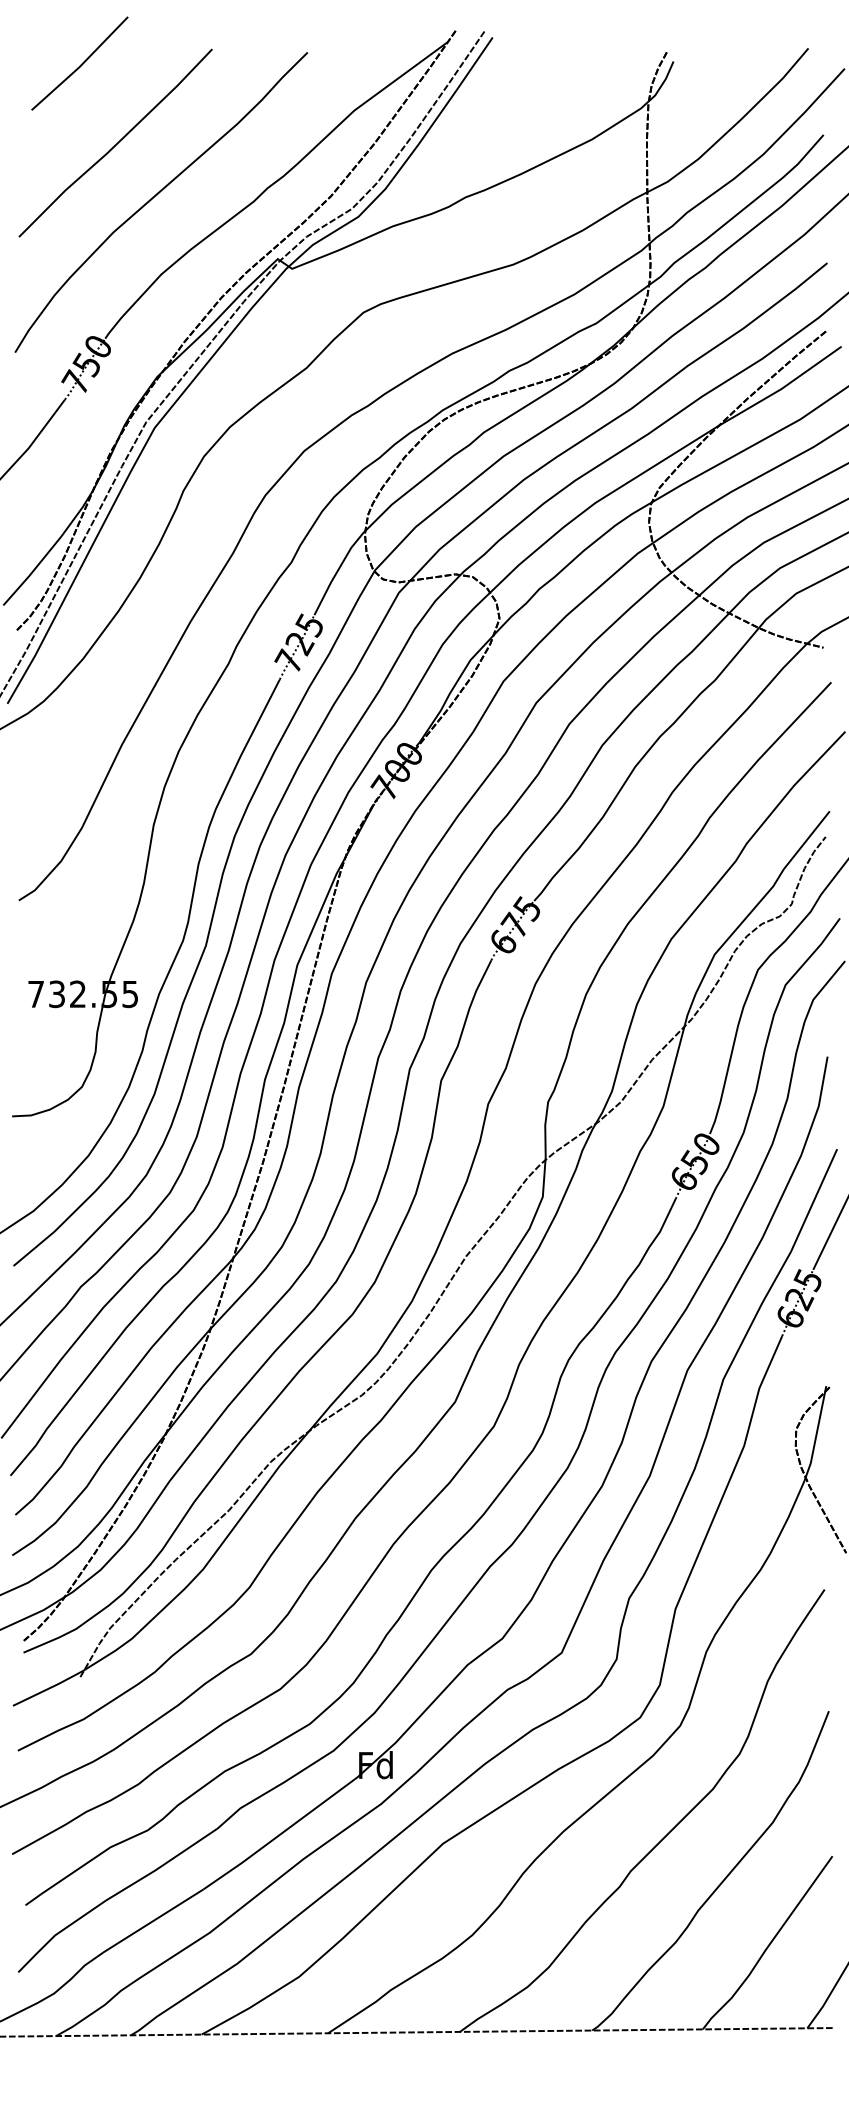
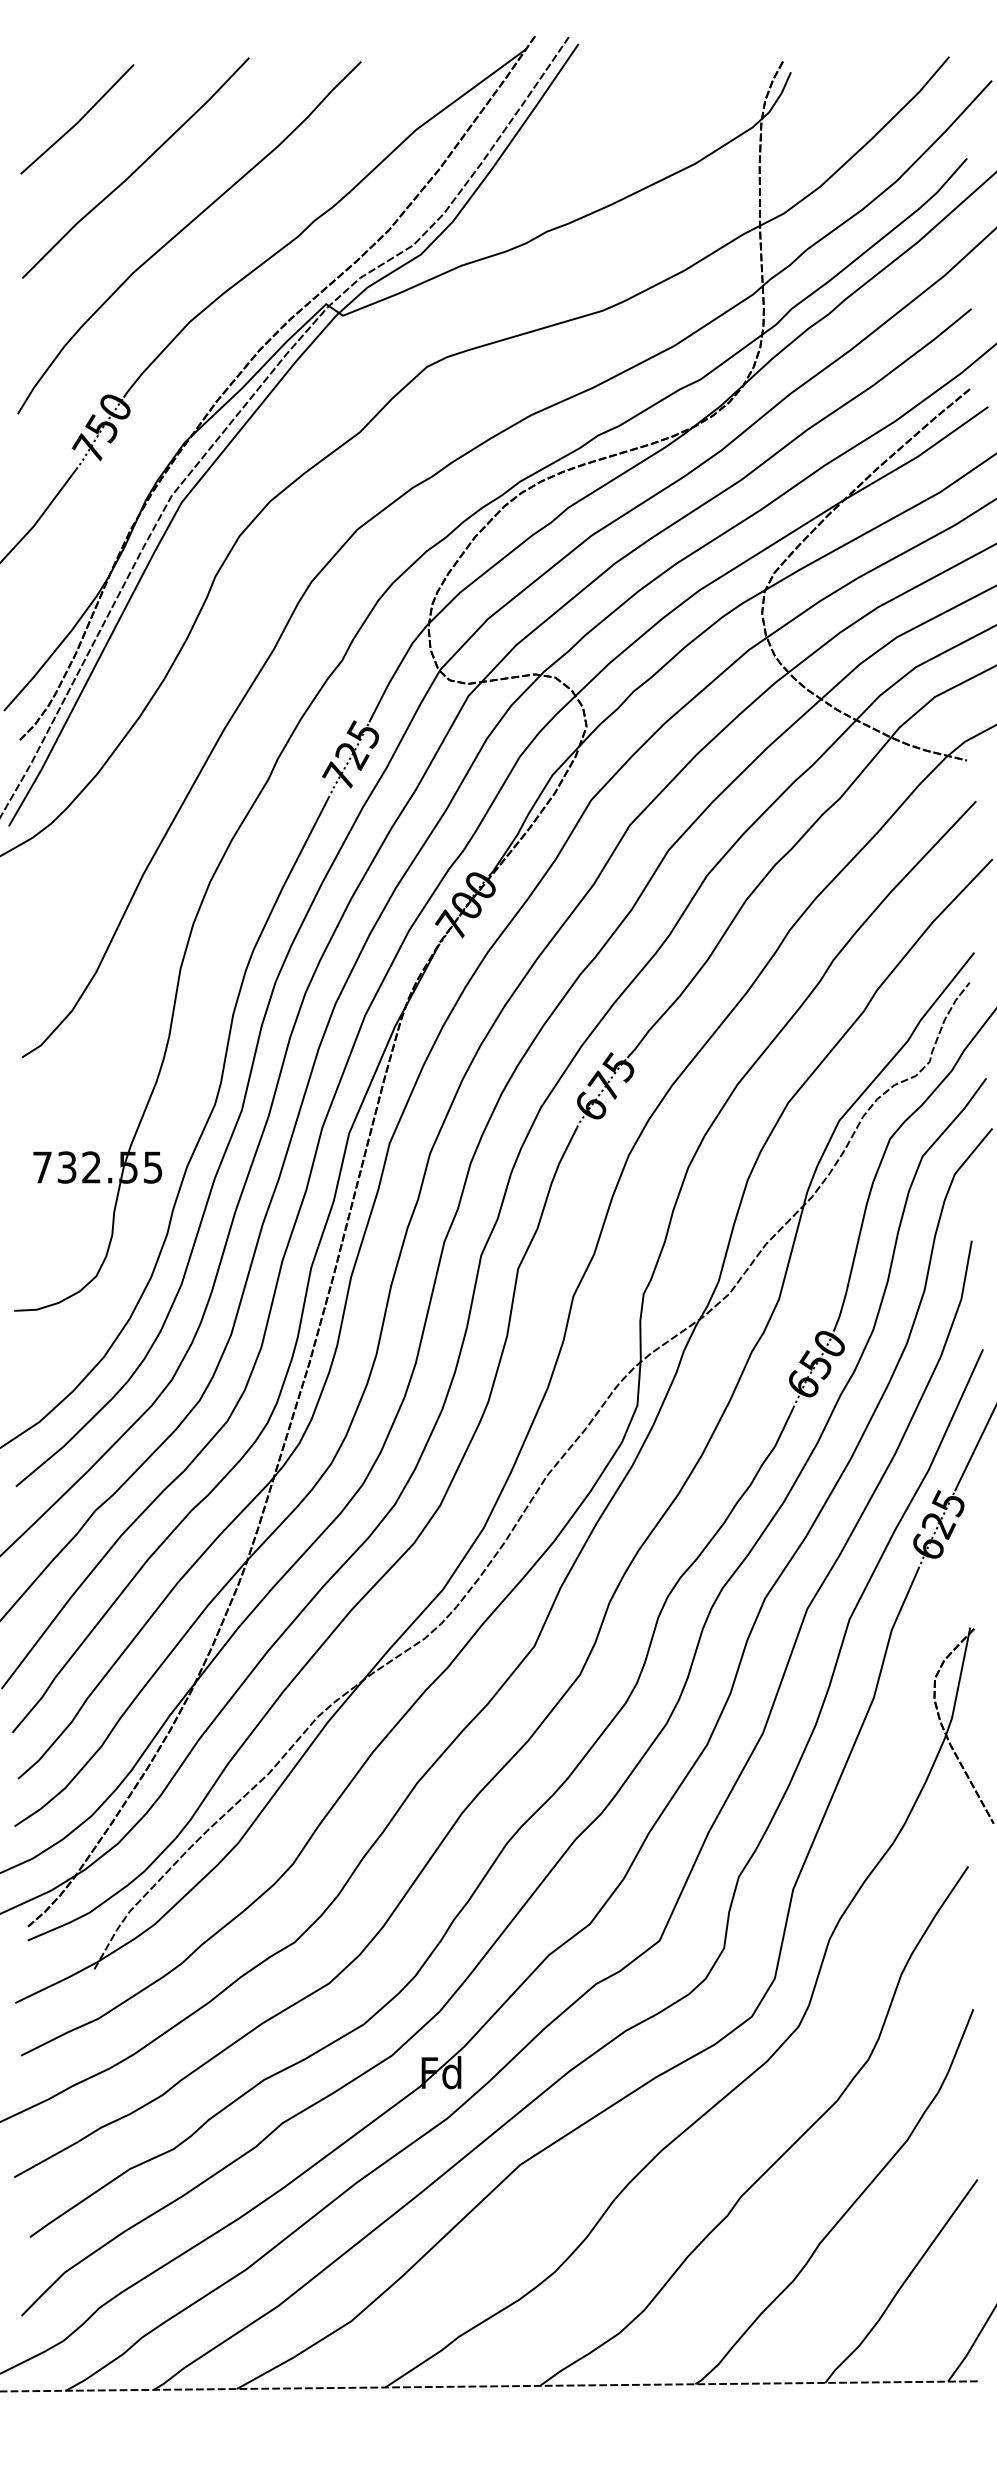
line: (80, 64) -> (78, 120), moved

